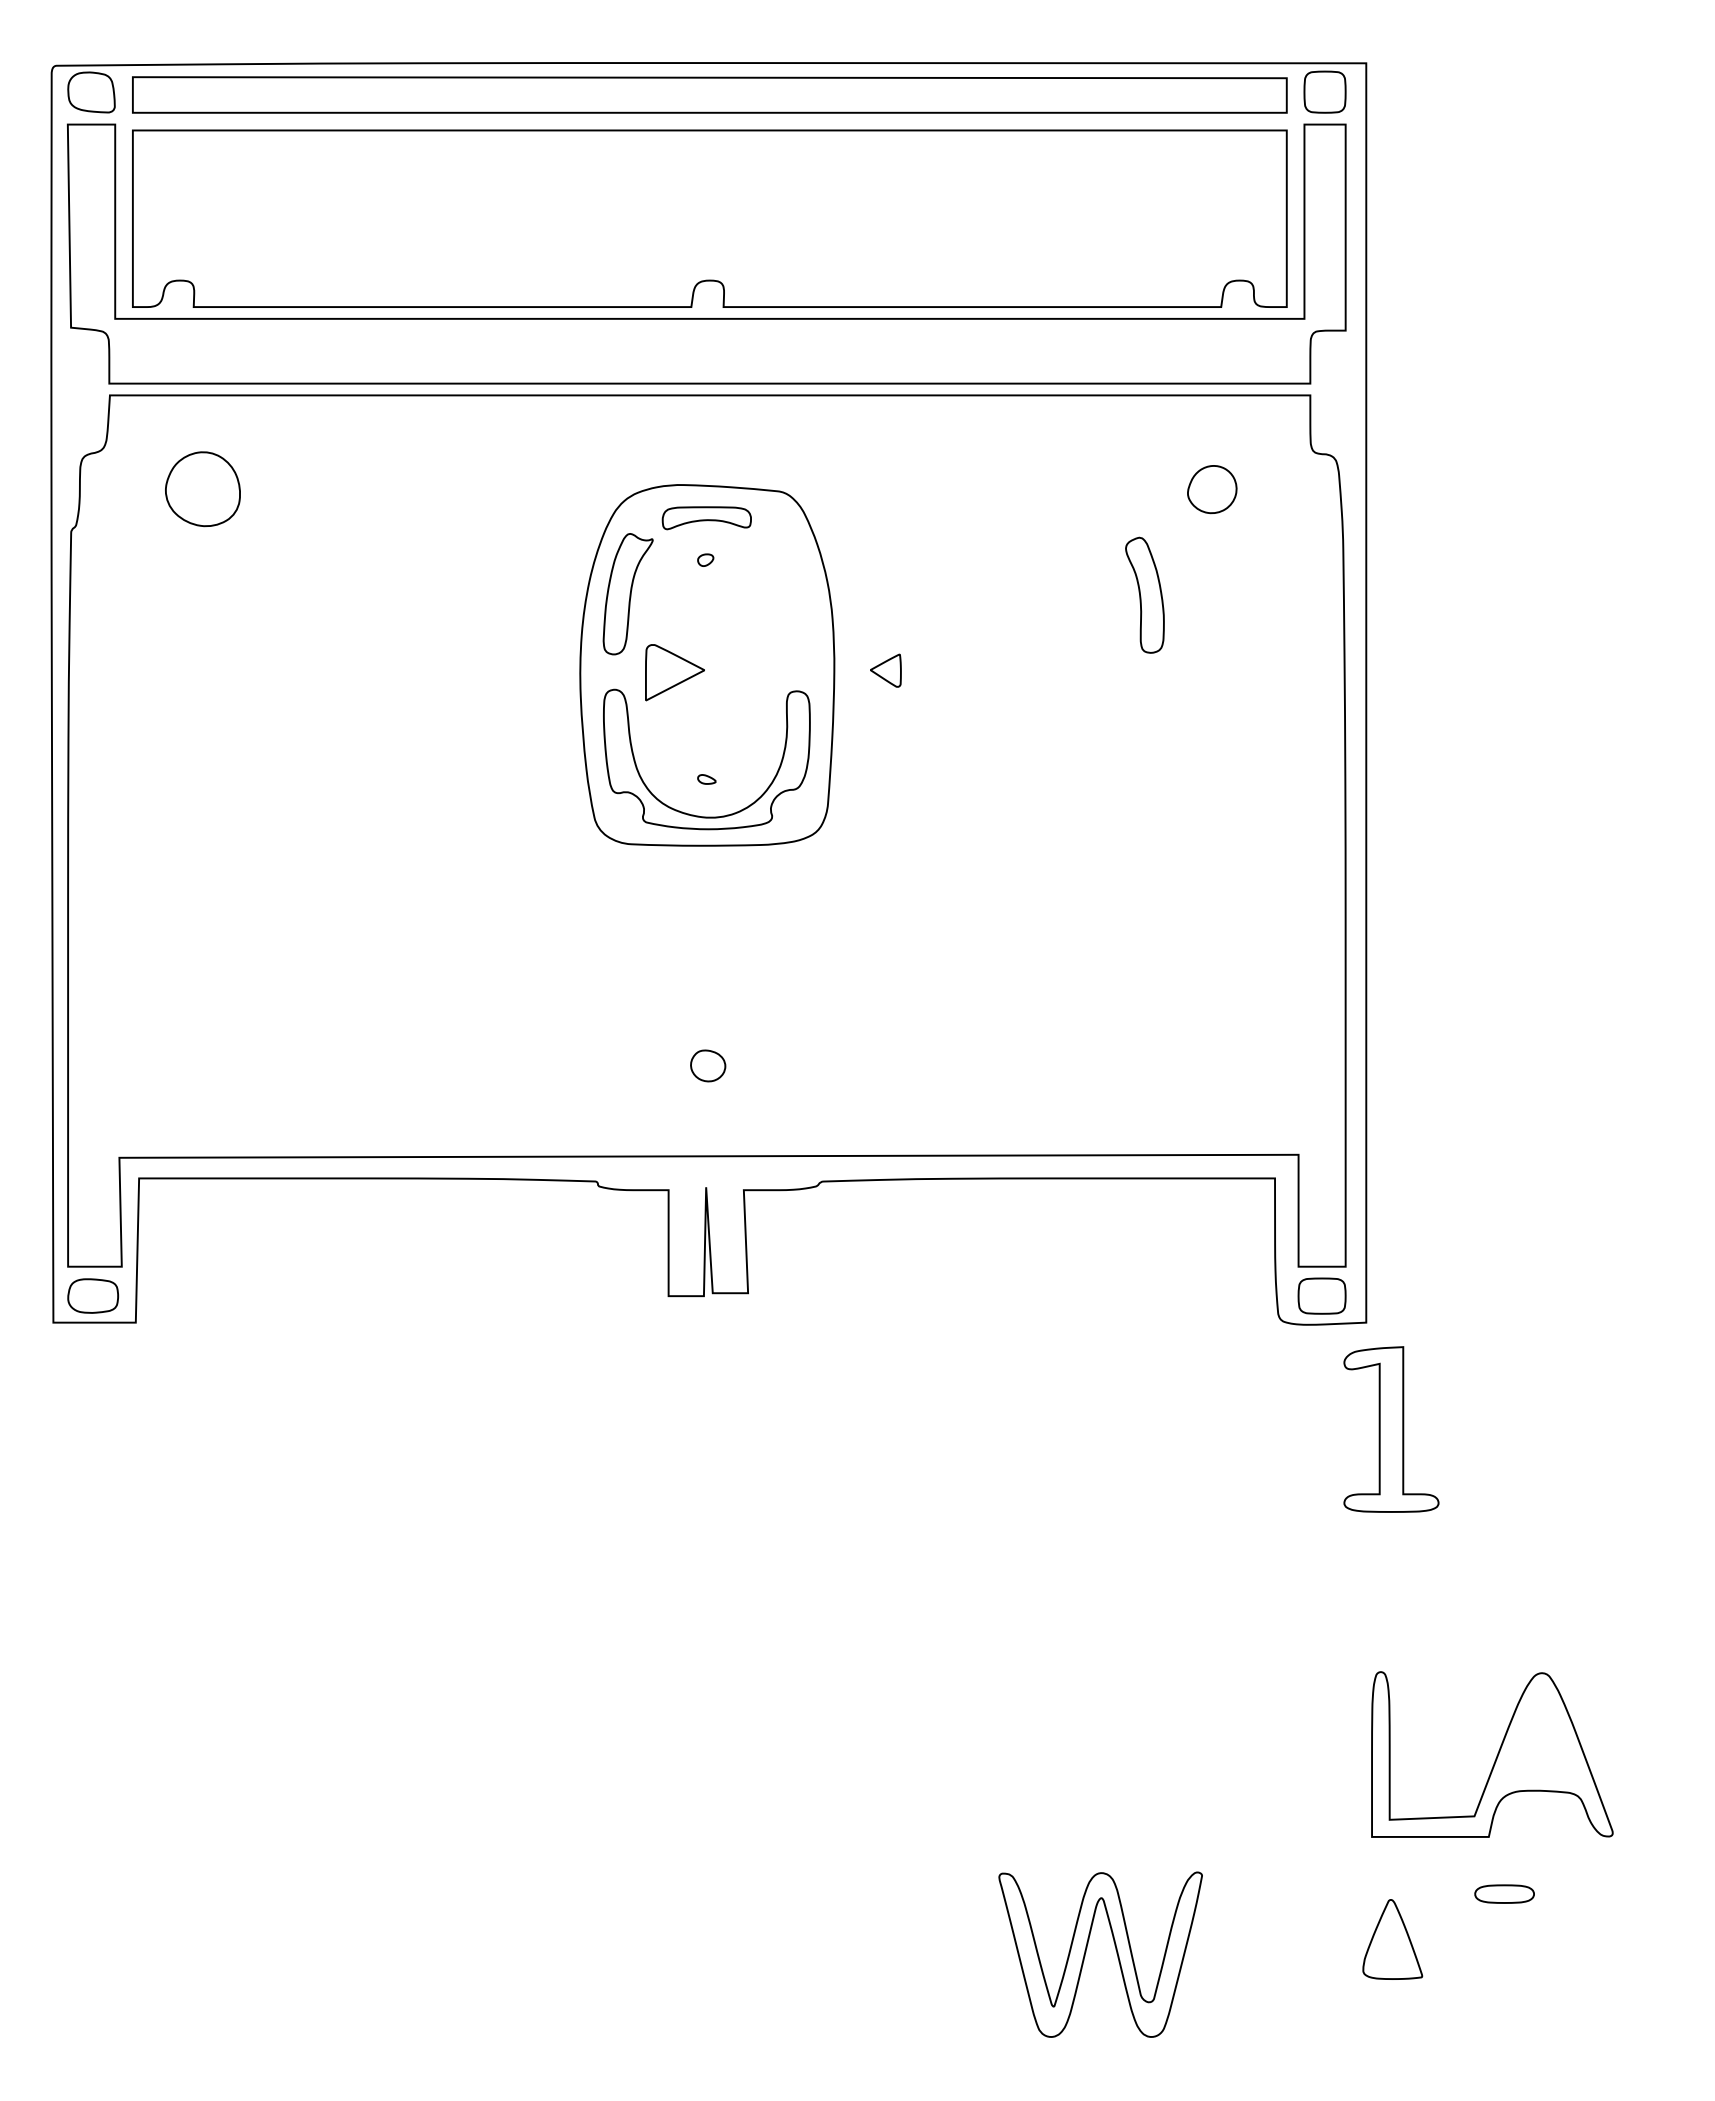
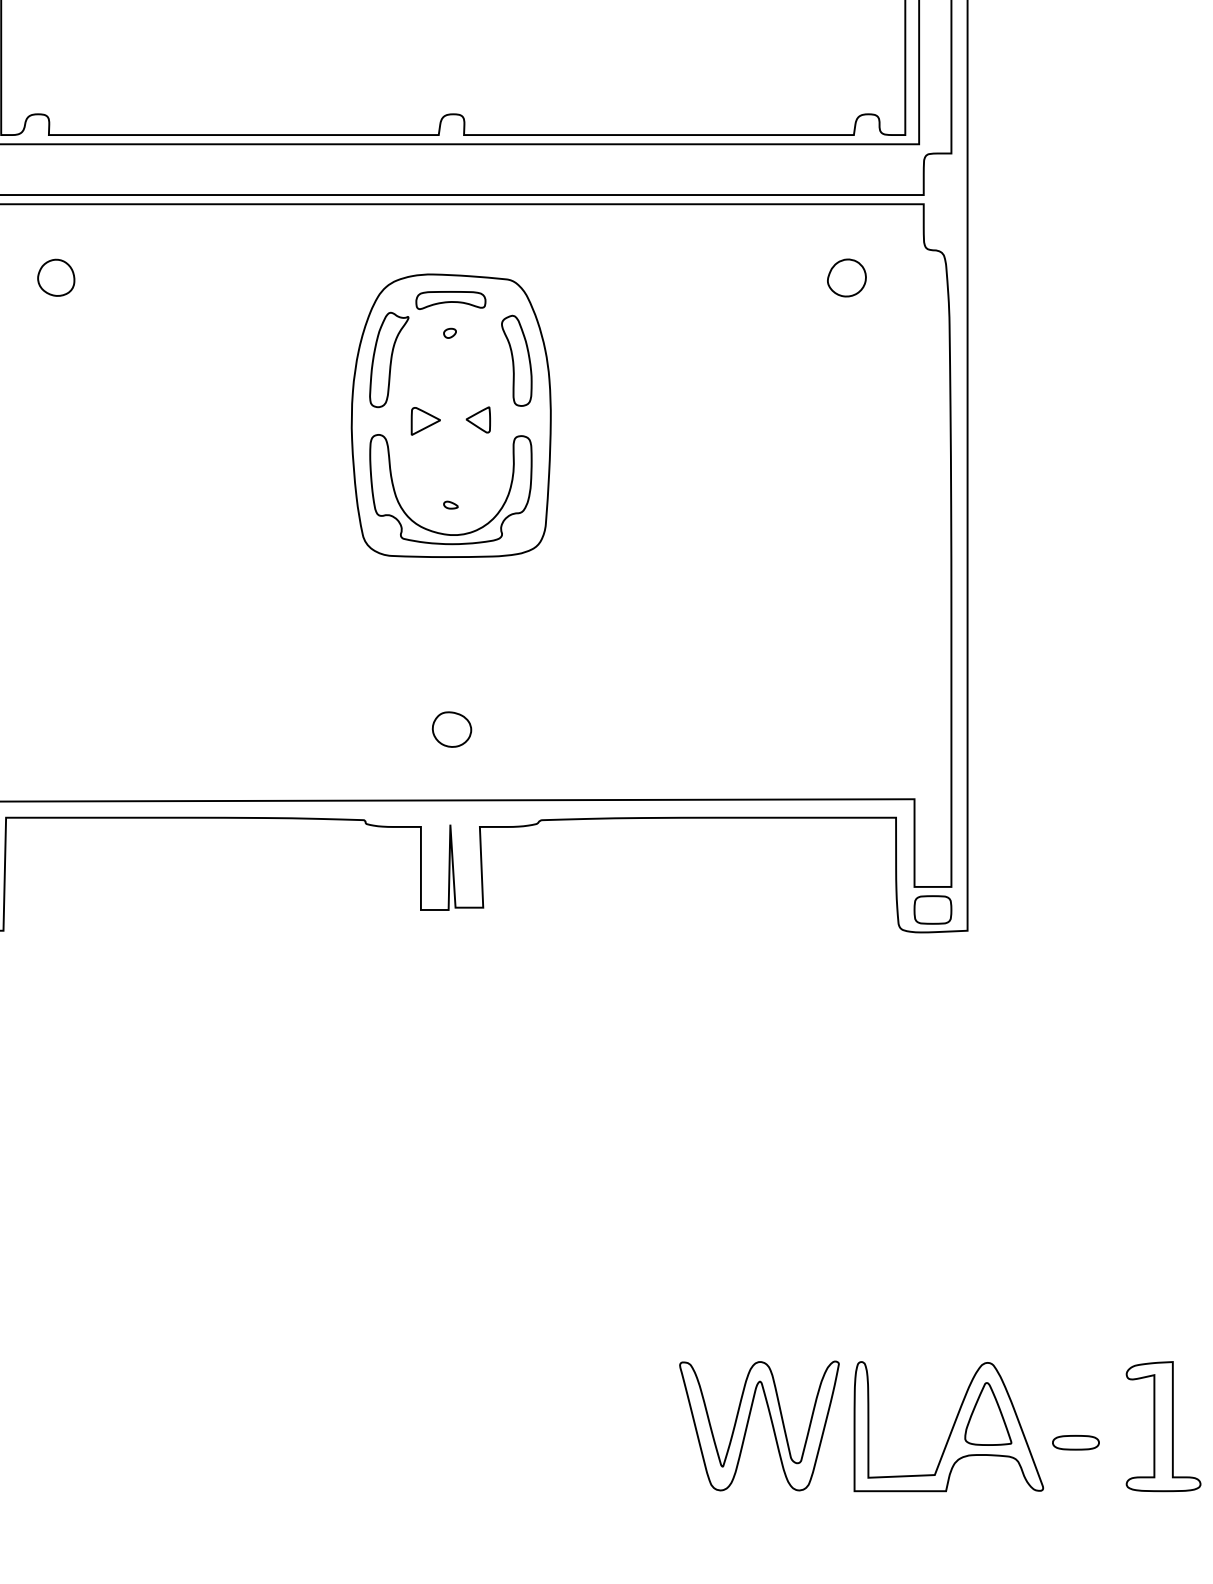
part: (203, 489) -> (56, 277), size x0.62
part: (1144, 594) -> (516, 360), moved
part: (885, 670) -> (478, 419), moved
part: (674, 672) -> (425, 421), size x0.62
part: (707, 1065) -> (451, 729), size x1.43
part: (1391, 1429) -> (1163, 1426), moved
part: (1492, 1754) -> (948, 1426), moved
part: (1504, 1893) -> (1075, 1442), moved

